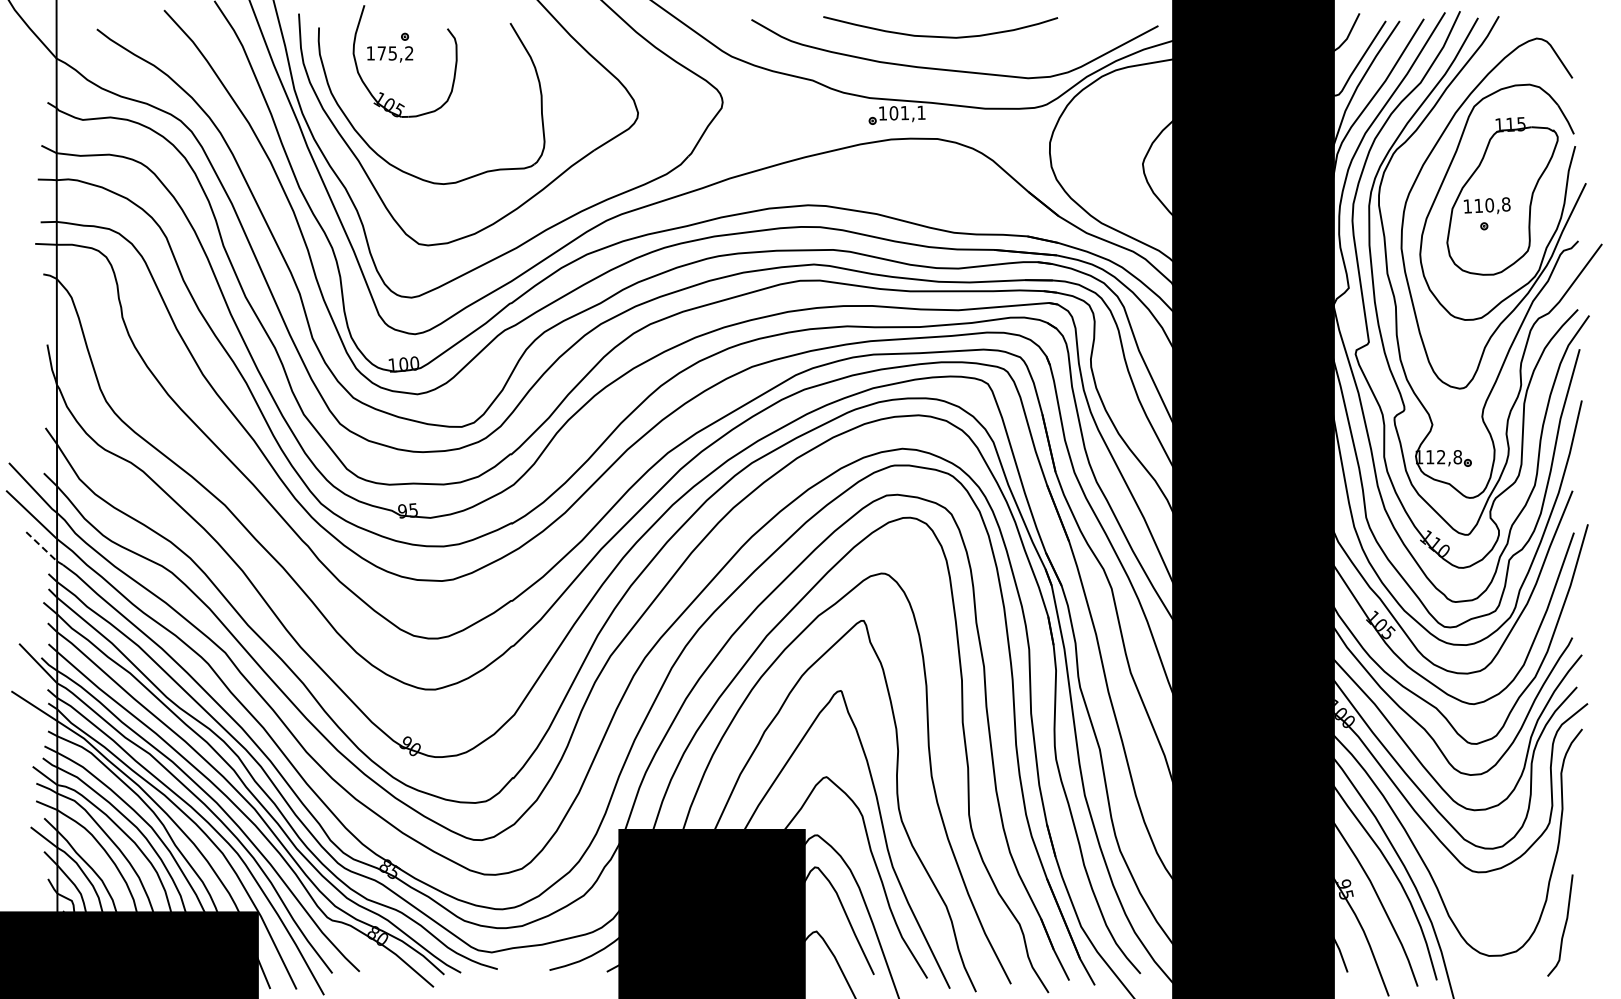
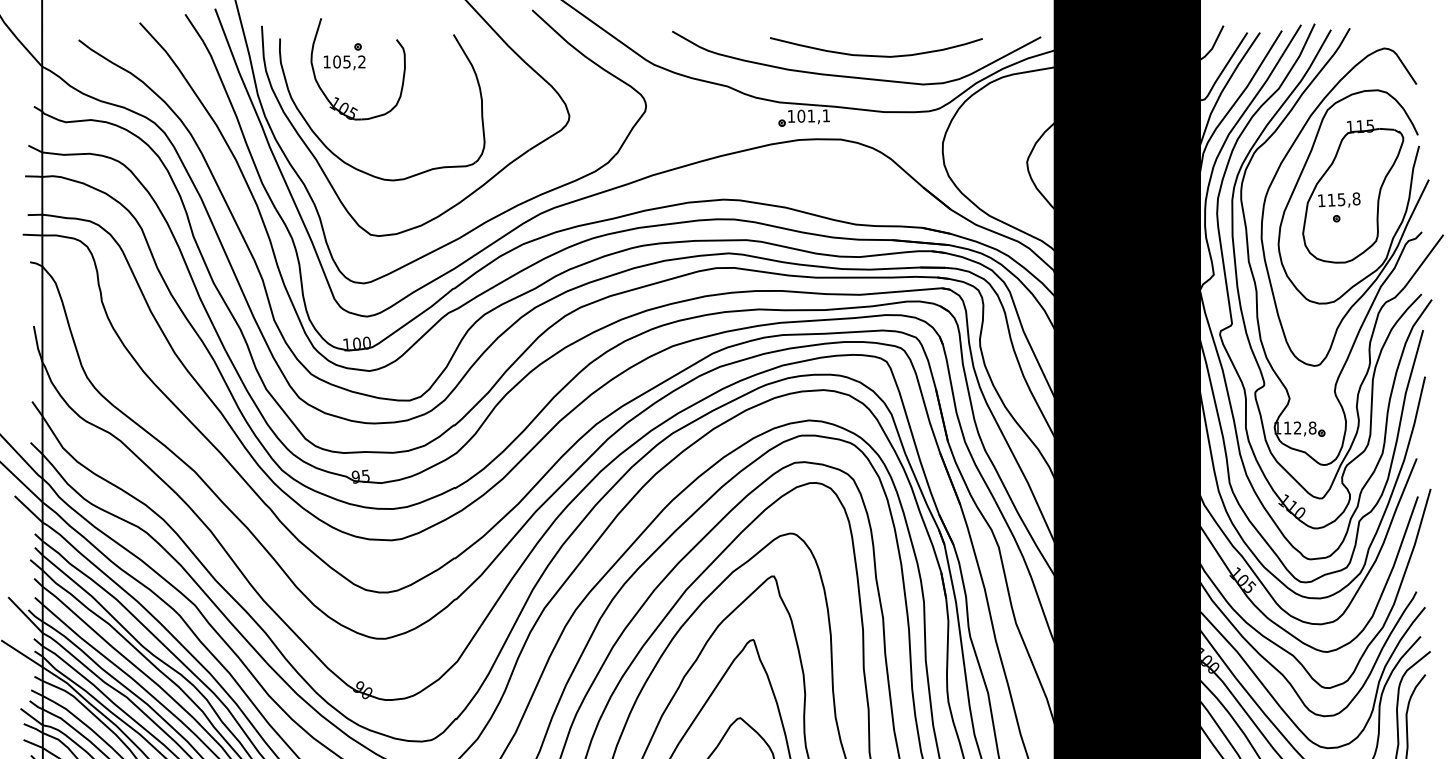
curve: (940, 36) -> (876, 55), moved
text: (381, 53) -> (336, 62), 175,2 -> 105,2
text: (1489, 205) -> (1341, 199), 110,8 -> 115,8
line: (42, 547) -> (29, 509), dashed -> solid

